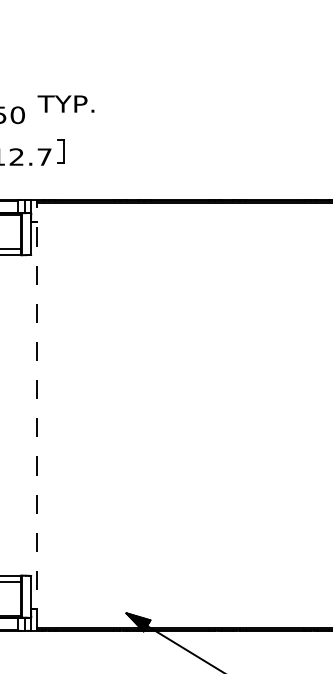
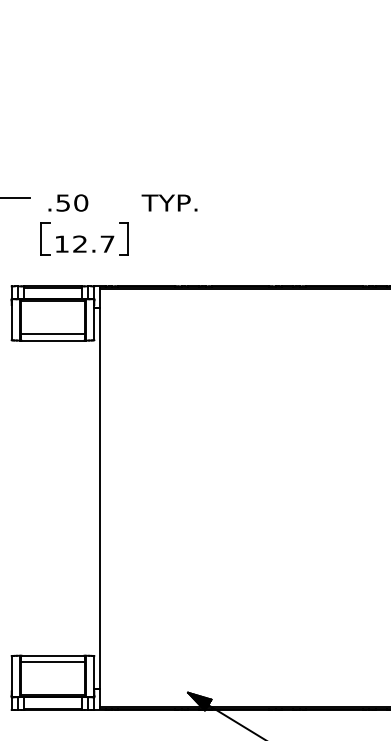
text: (65, 103) -> (169, 202), moved
part: (60, 151) -> (123, 238), size x1.43
line: (36, 414) -> (99, 497), dashed -> solid

